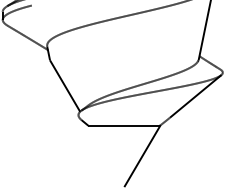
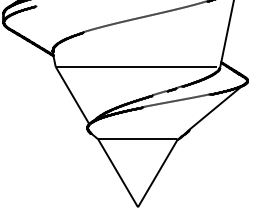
line: (123, 60) -> (137, 66), added
line: (106, 156) -> (118, 173), added

